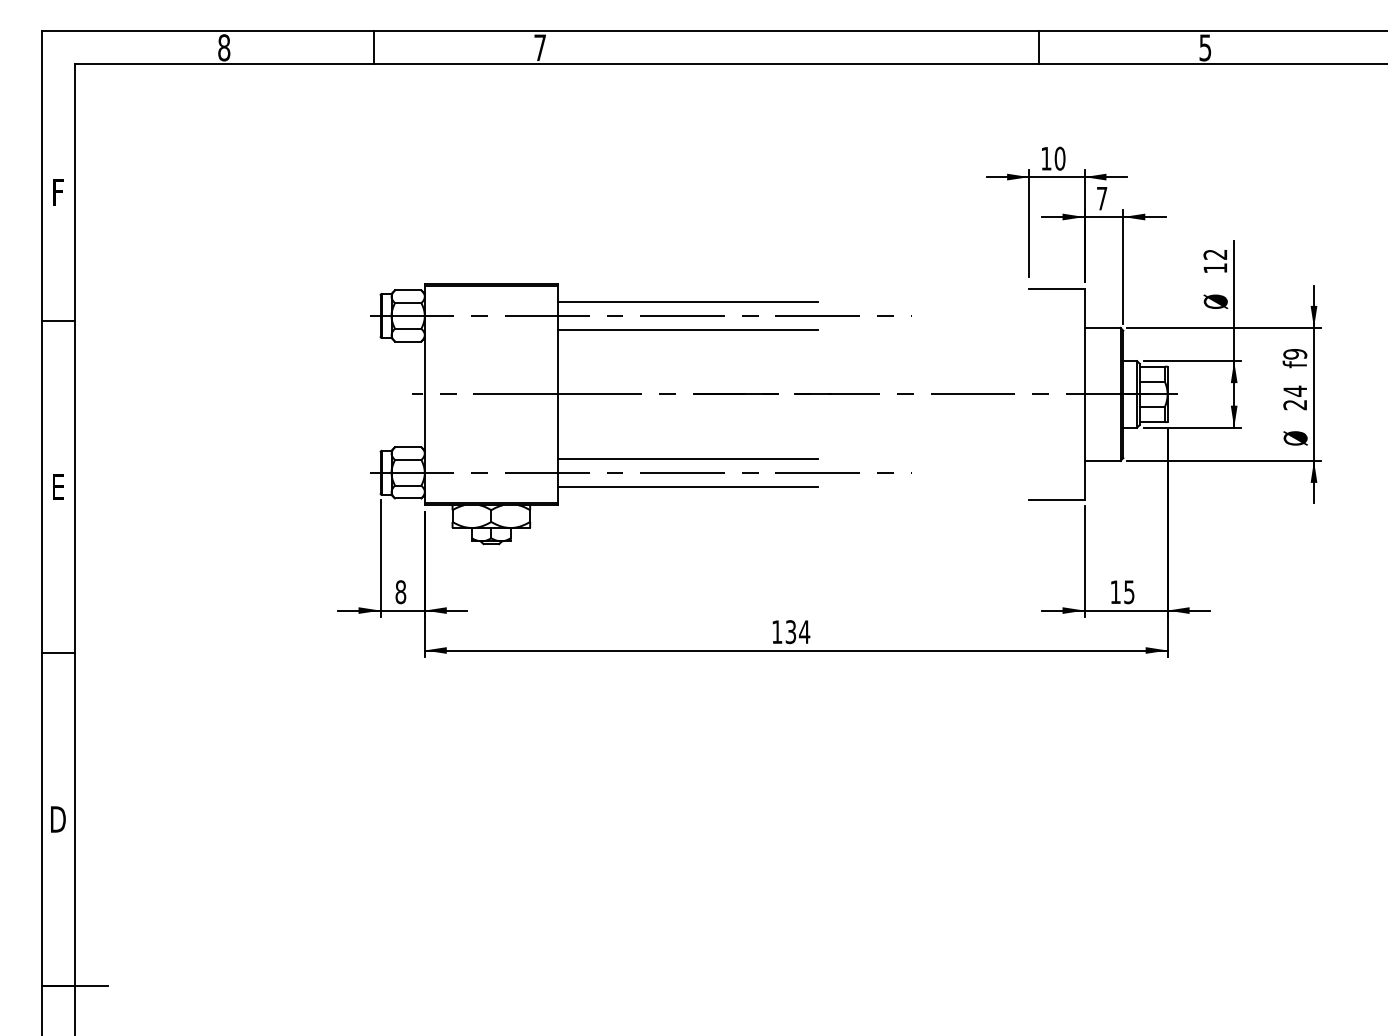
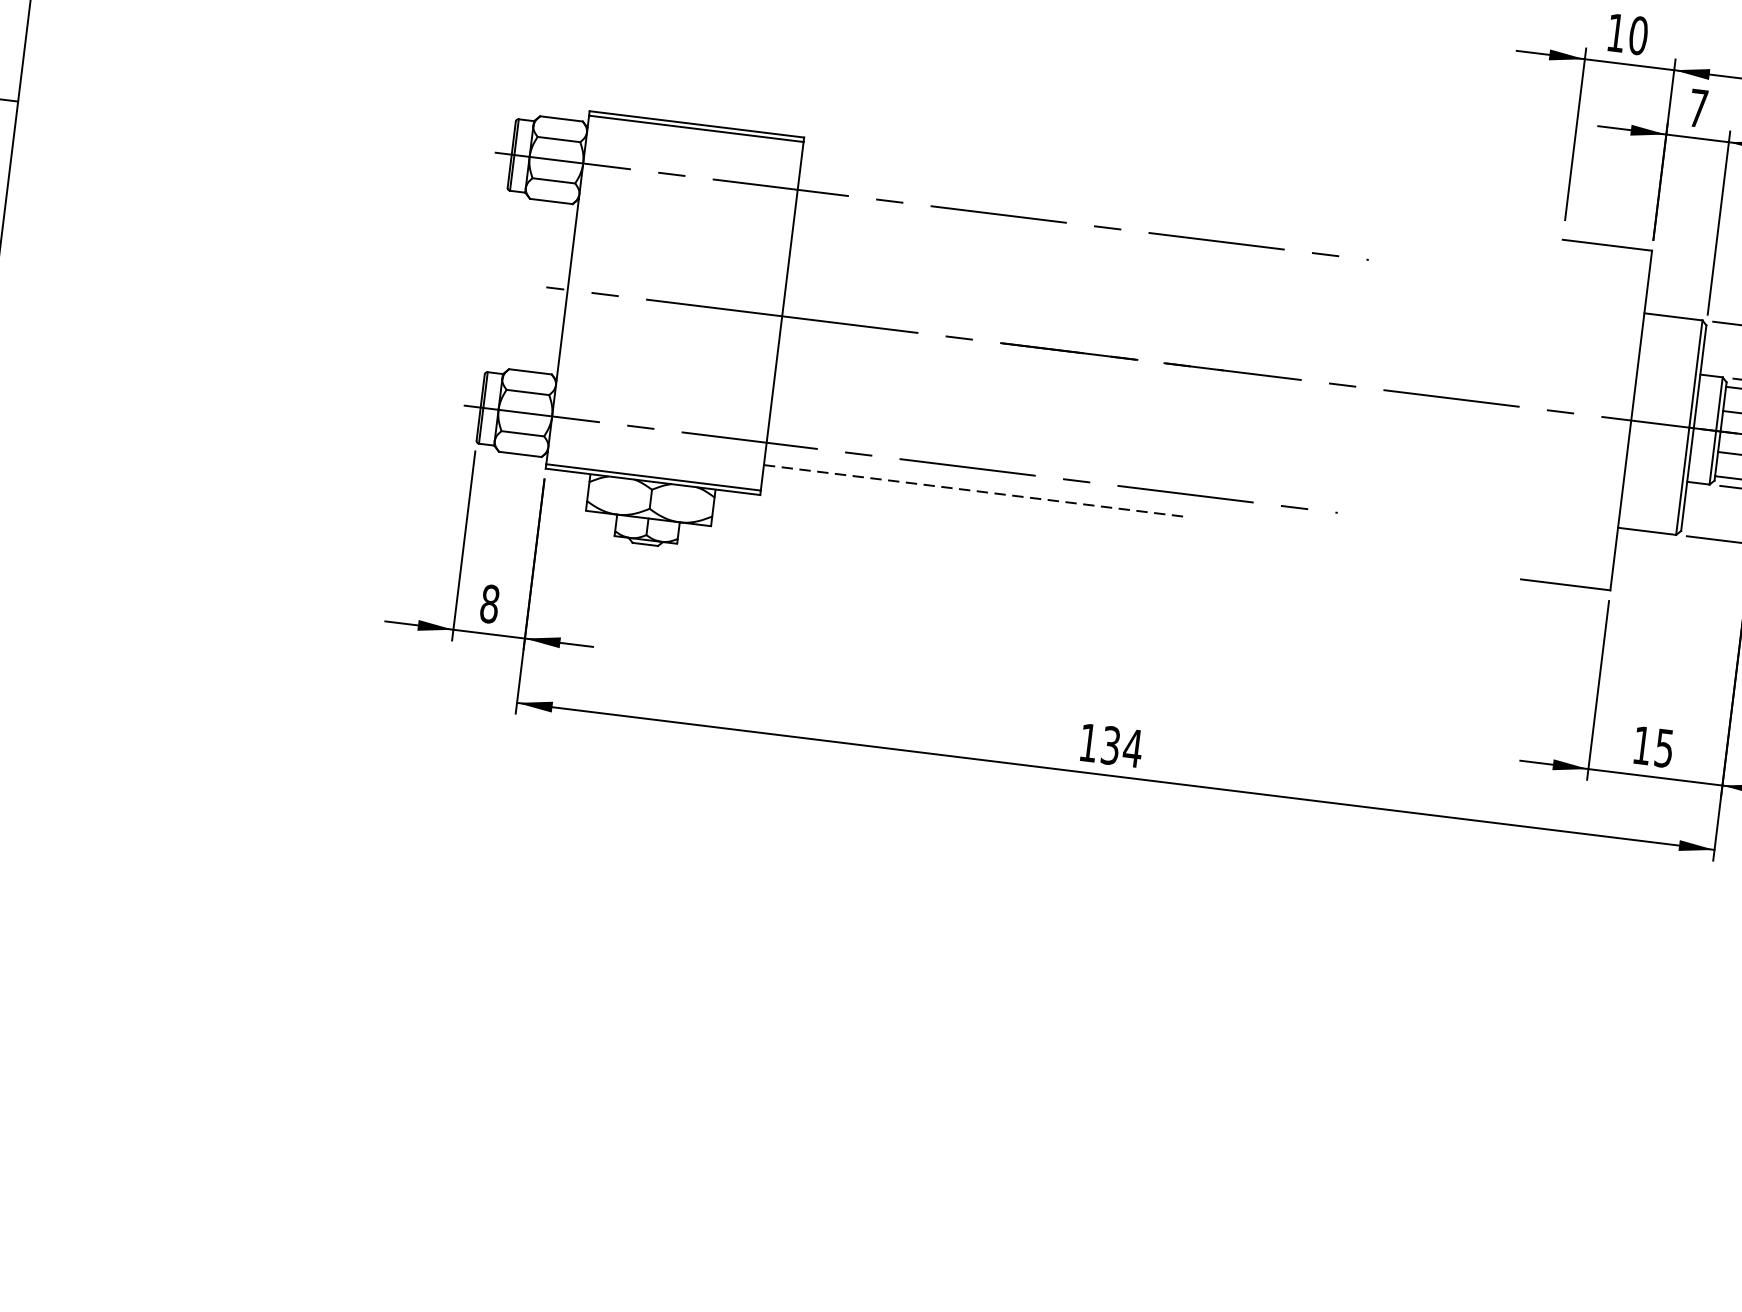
line: (687, 302) -> (1009, 193), removed
line: (687, 329) -> (1004, 237), removed
line: (687, 458) -> (978, 445), removed
line: (688, 486) -> (974, 490), solid -> dashed

